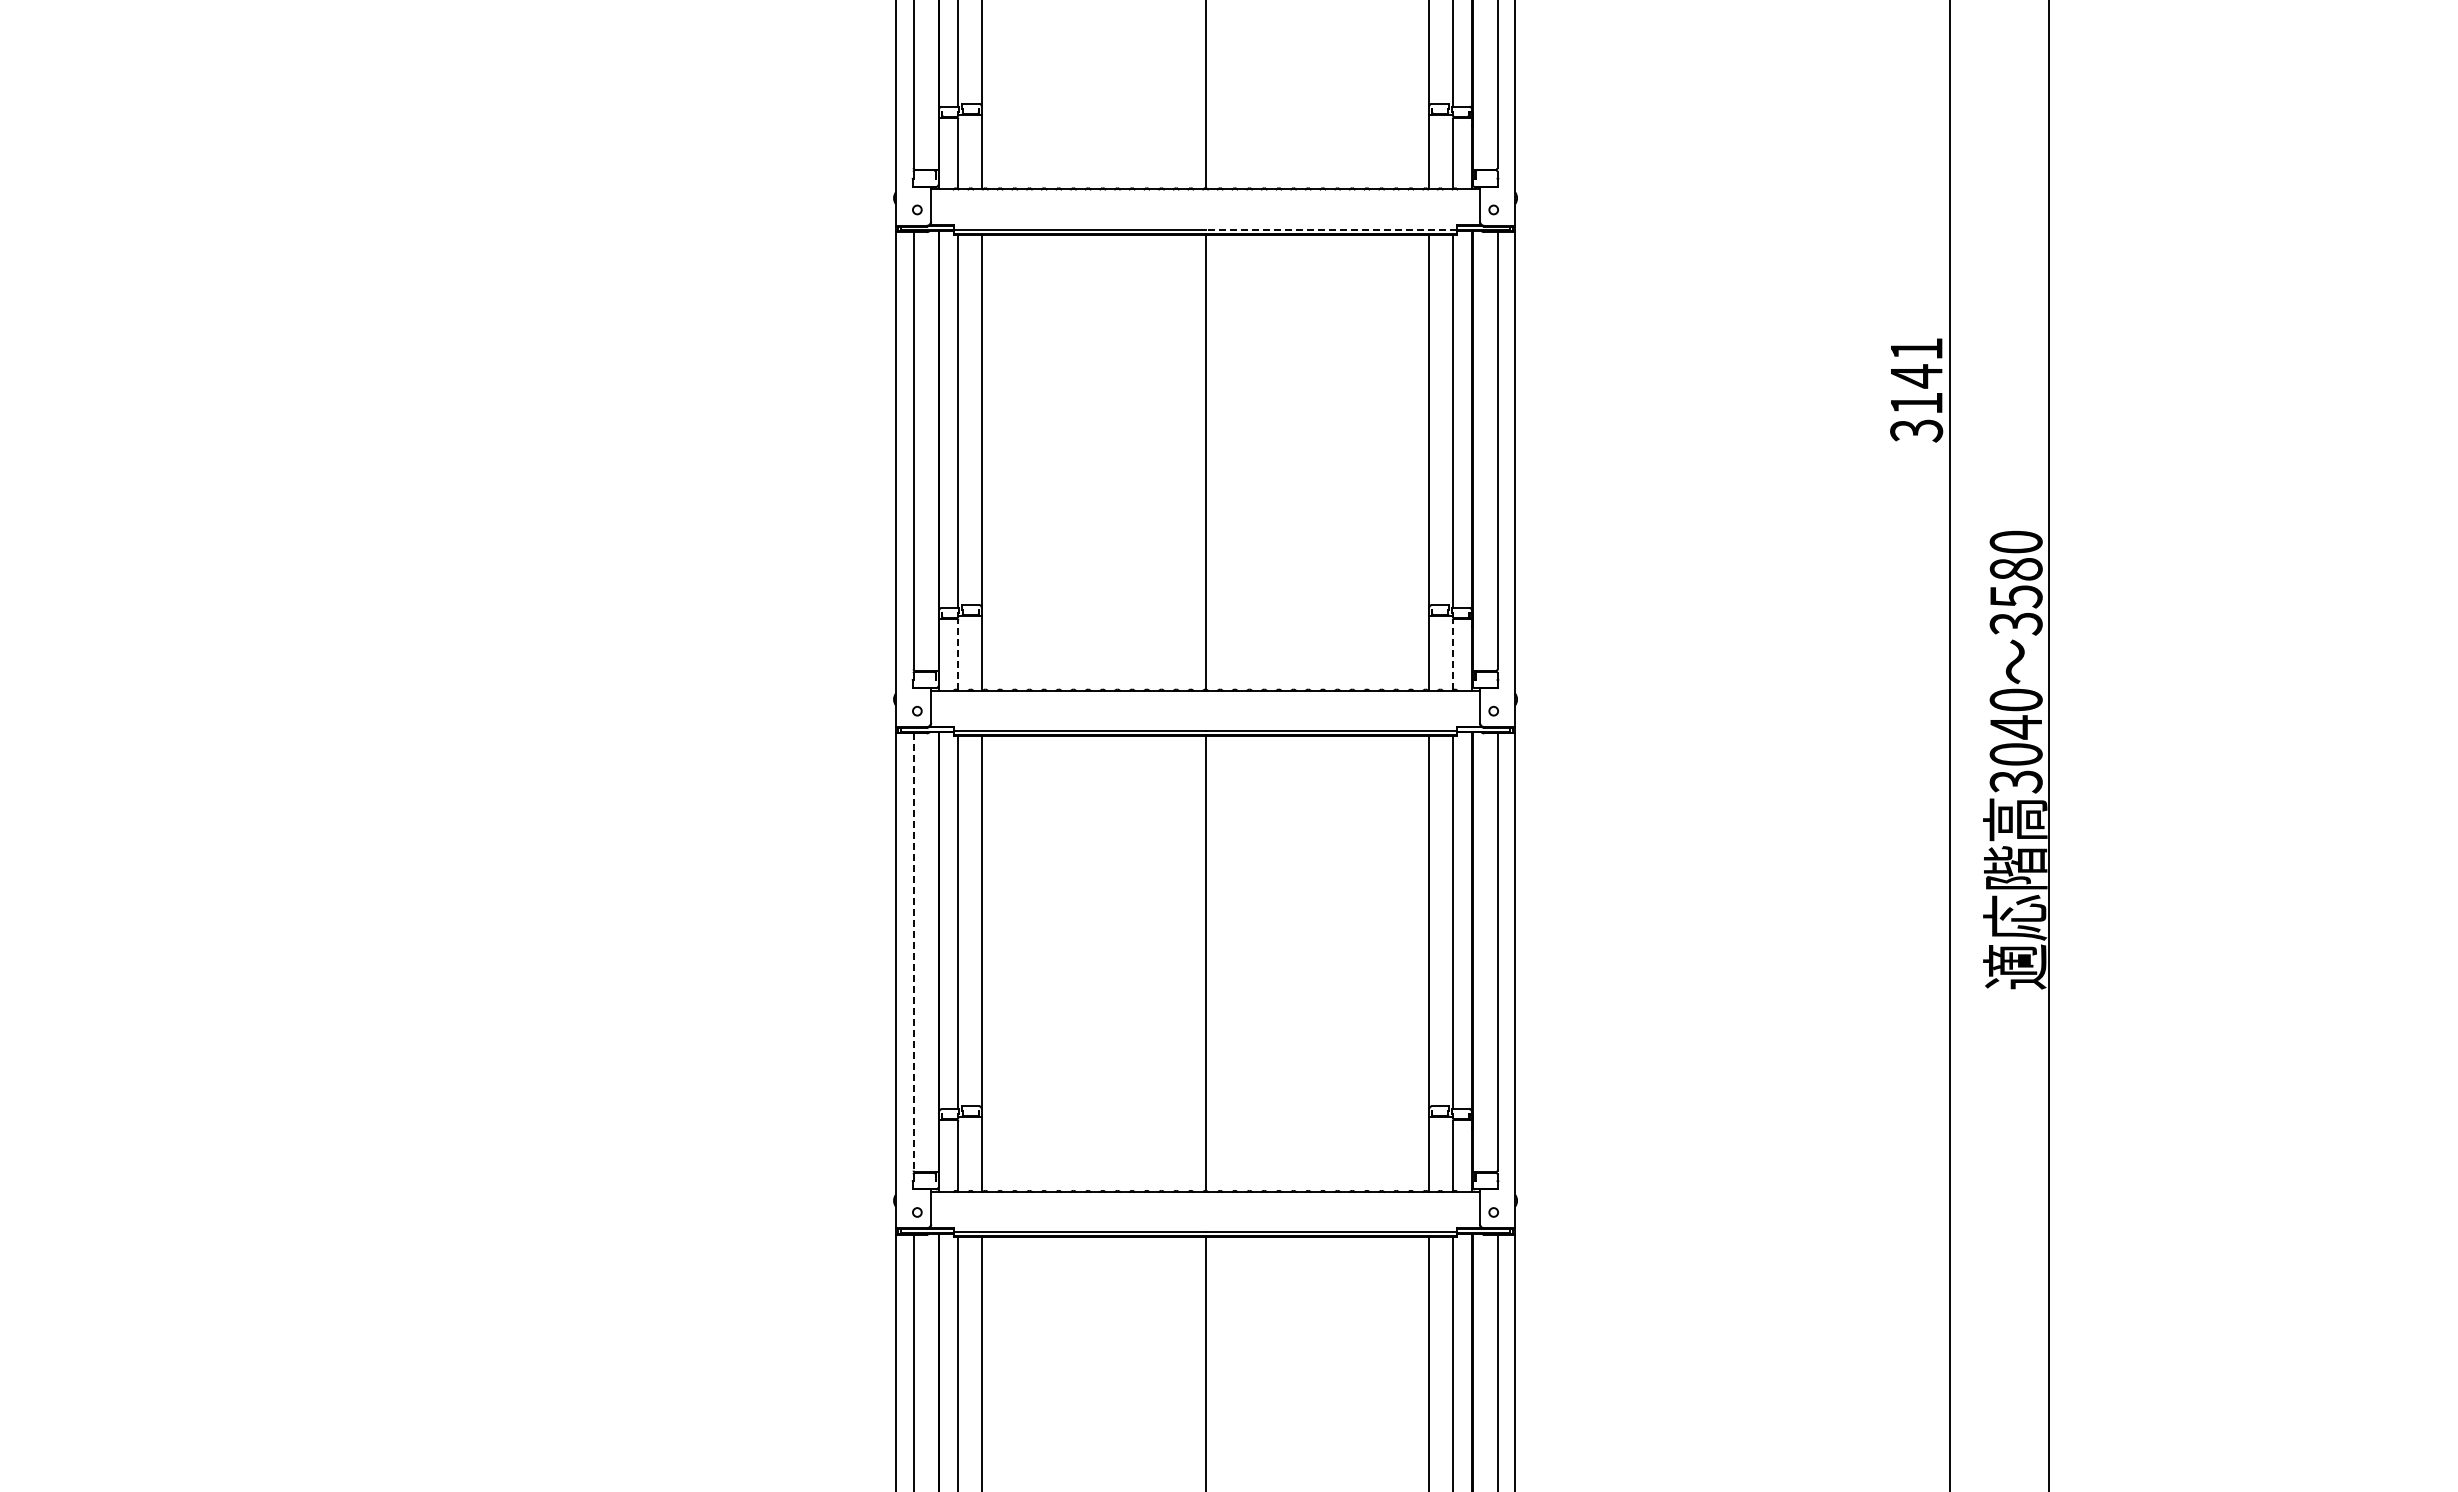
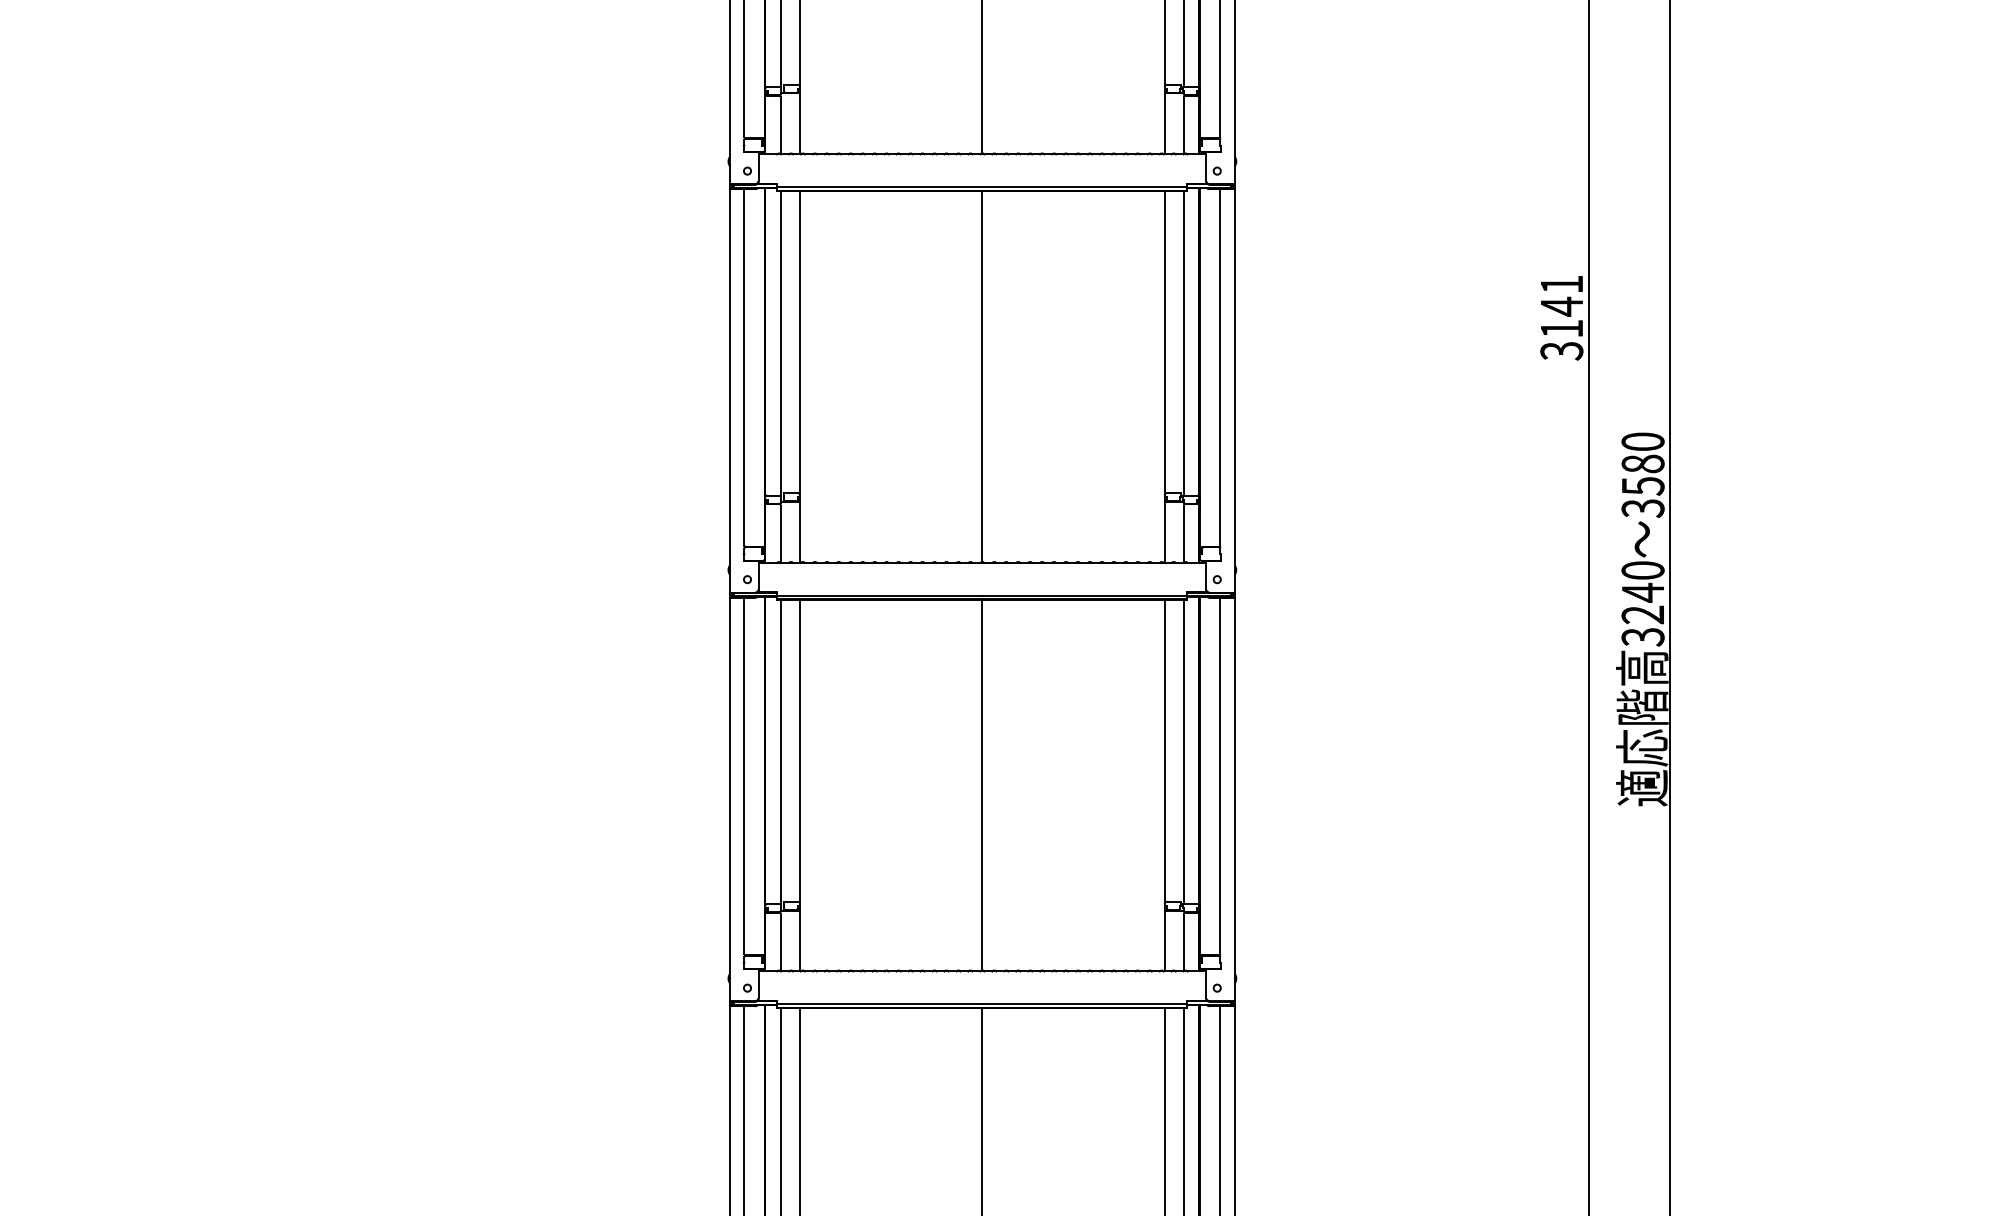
line: (1331, 229) -> (1085, 187), dashed -> solid
line: (958, 654) -> (781, 533), dashed -> solid
line: (1452, 654) -> (1183, 533), dashed -> solid
text: (2015, 754) -> (1642, 614), 3040 -> 3240
line: (913, 952) -> (744, 776), dashed -> solid

